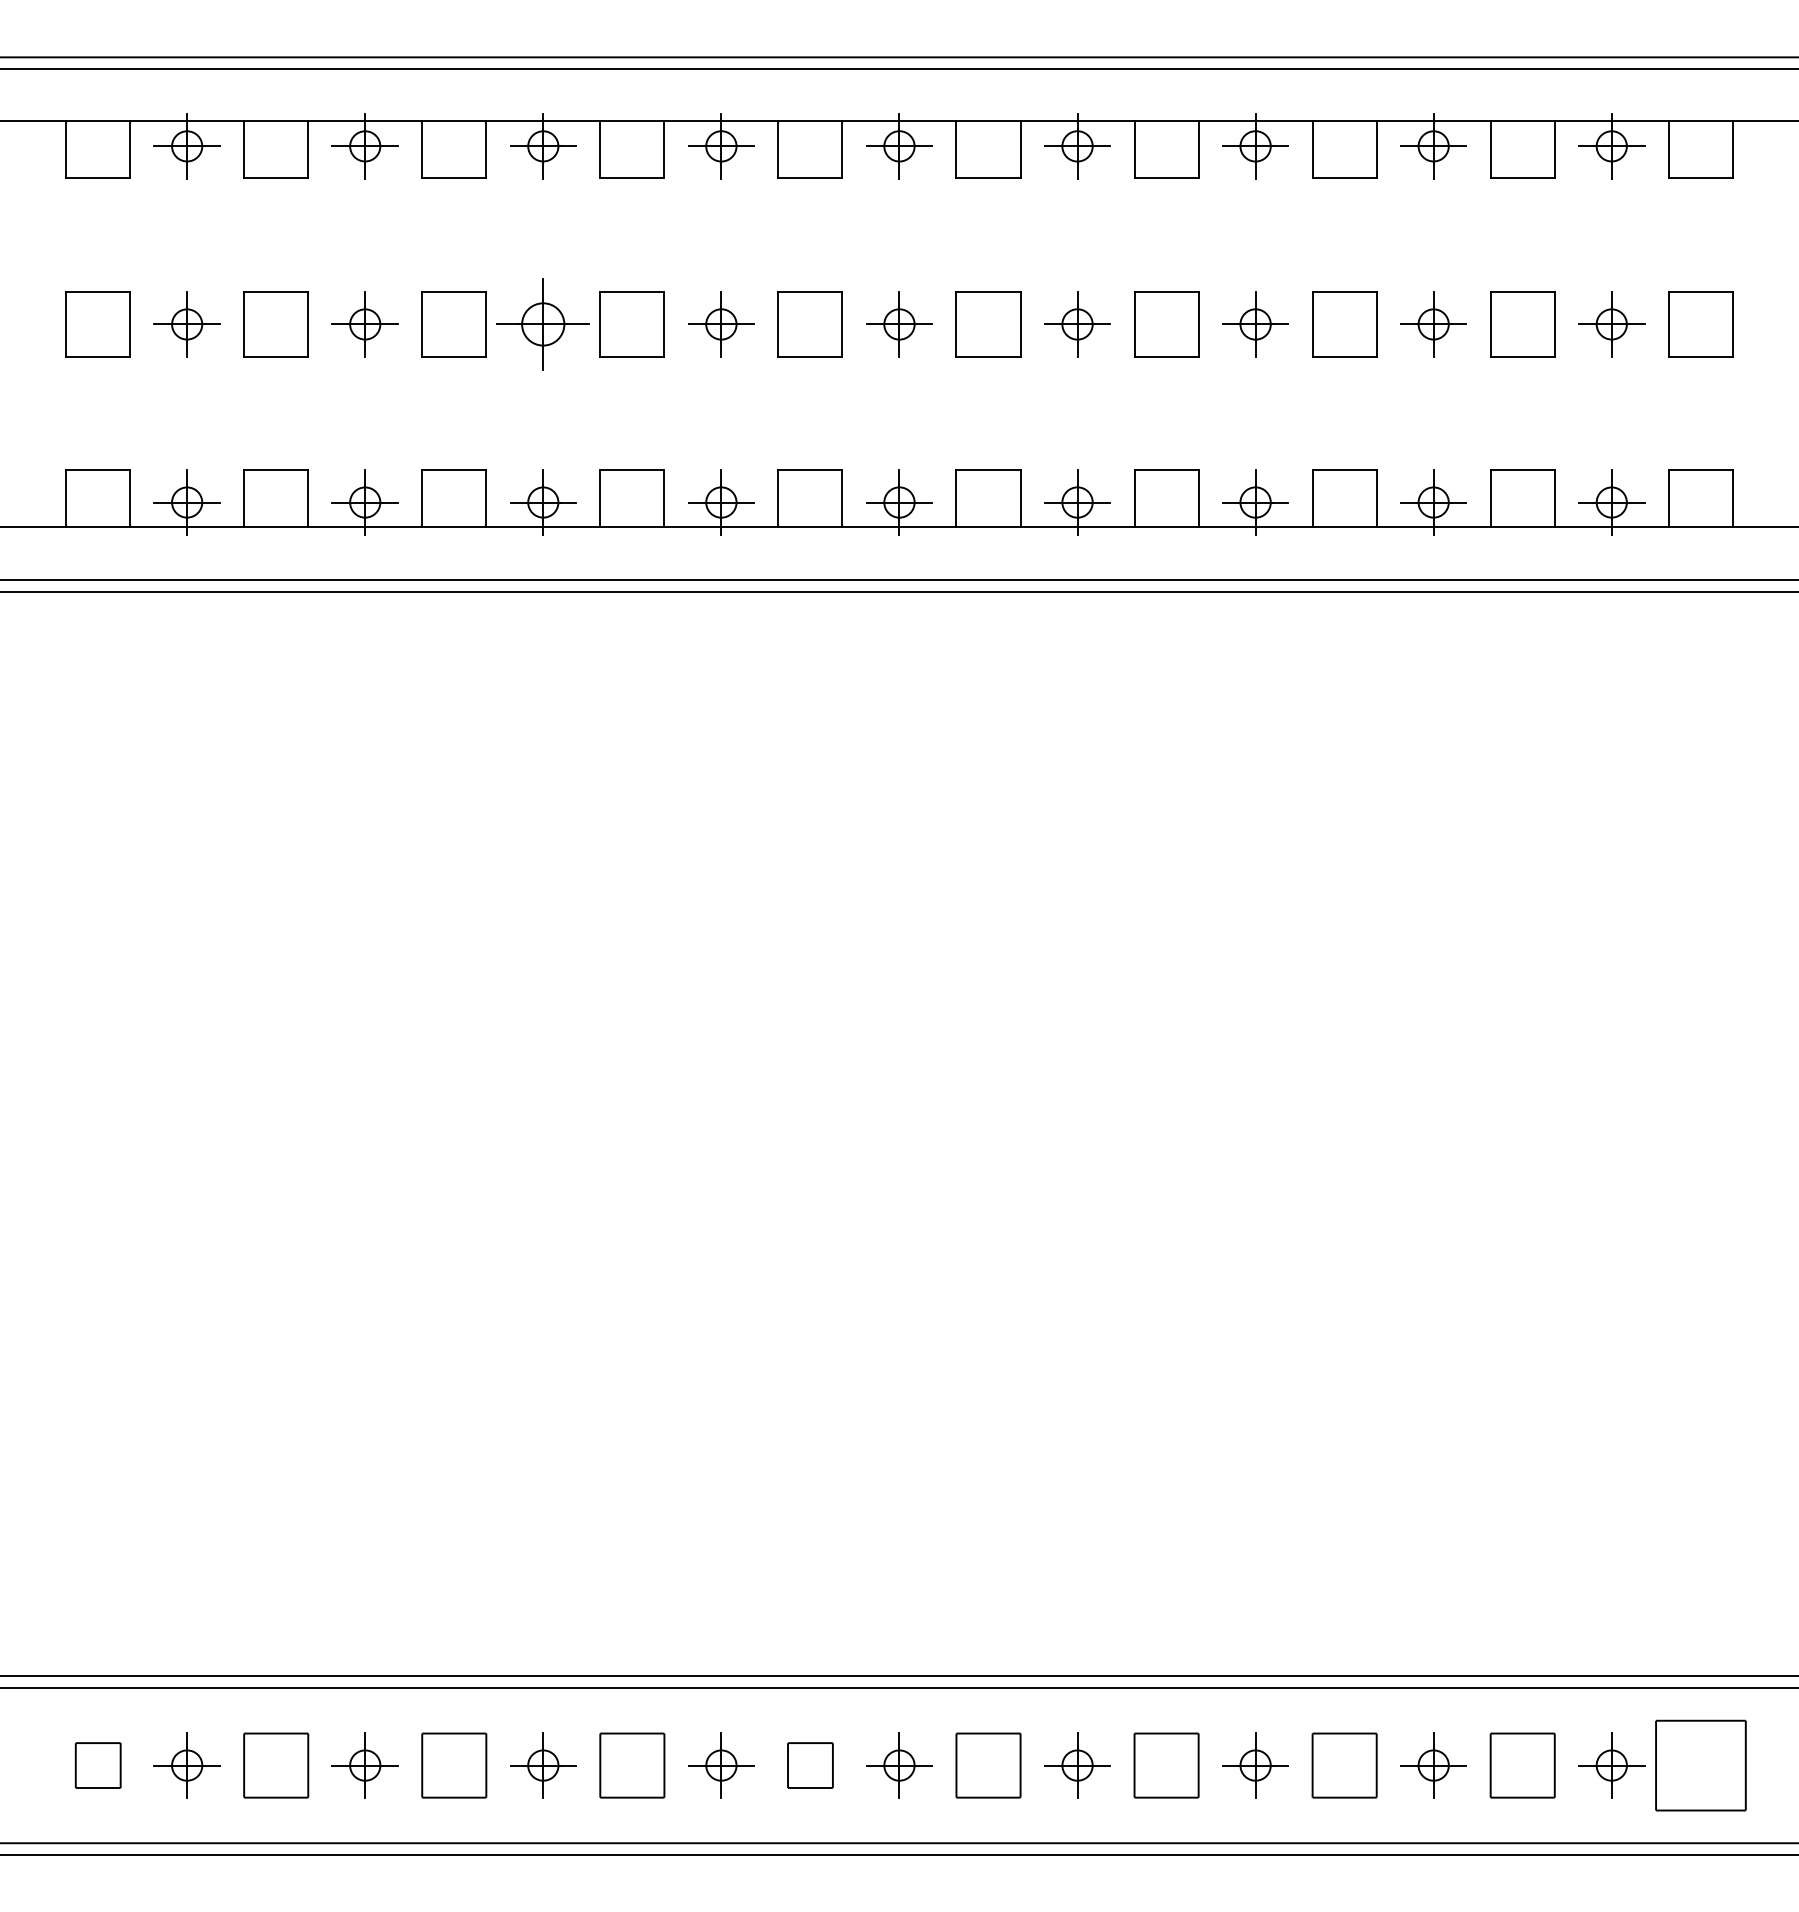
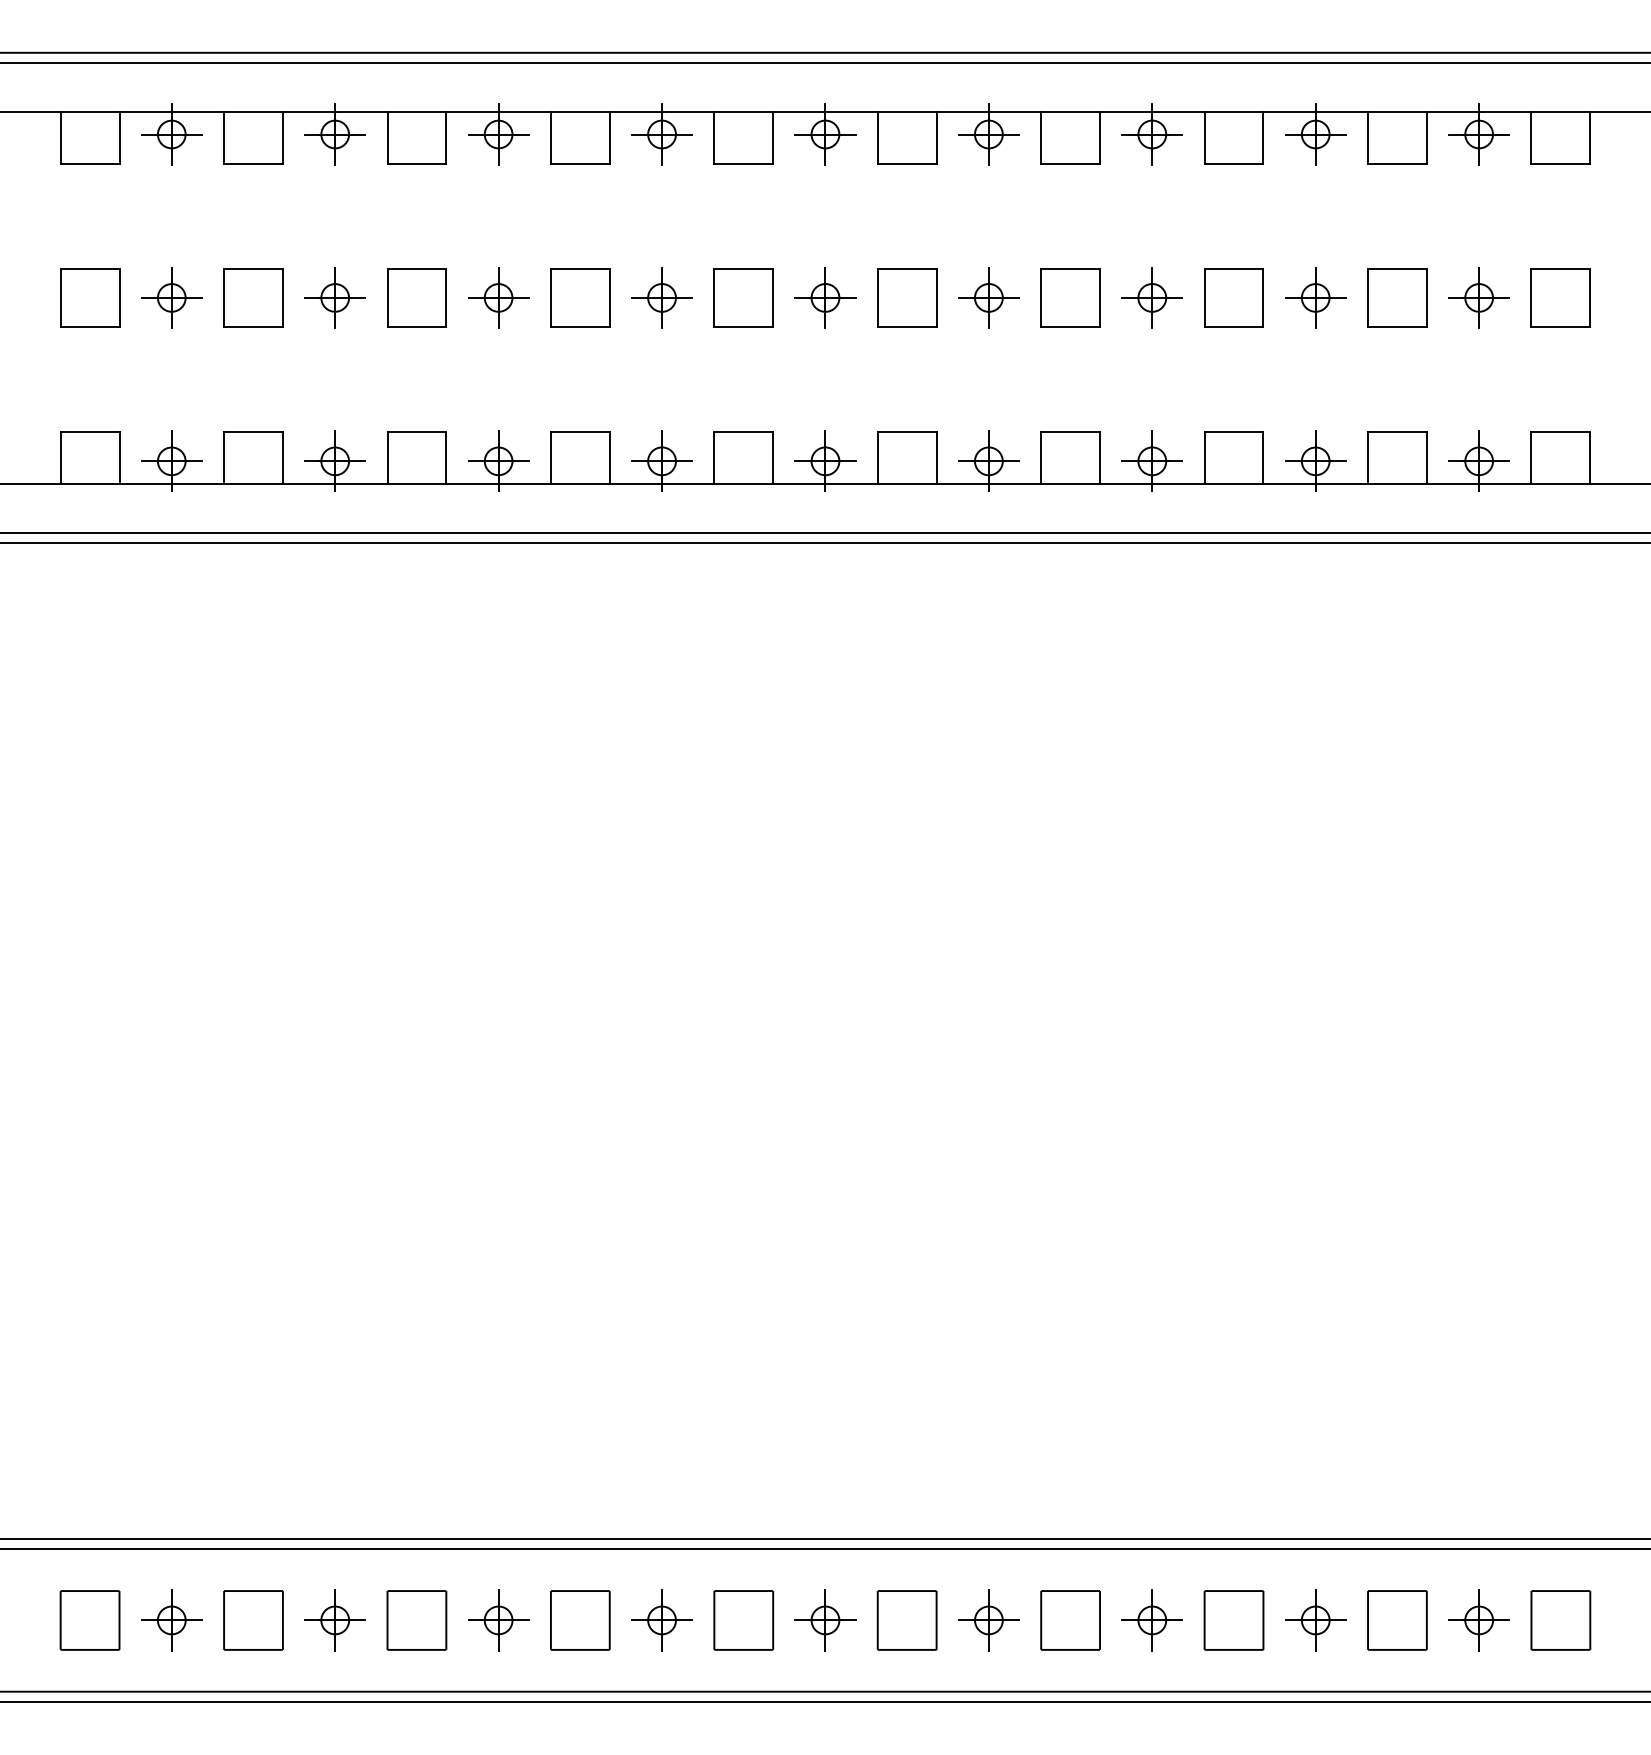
part: (543, 324) -> (498, 297), size x0.71
part: (98, 1765) -> (90, 1620), size x1.43
part: (810, 1765) -> (743, 1620), size x1.43
part: (1700, 1765) -> (1560, 1620), size x0.71

